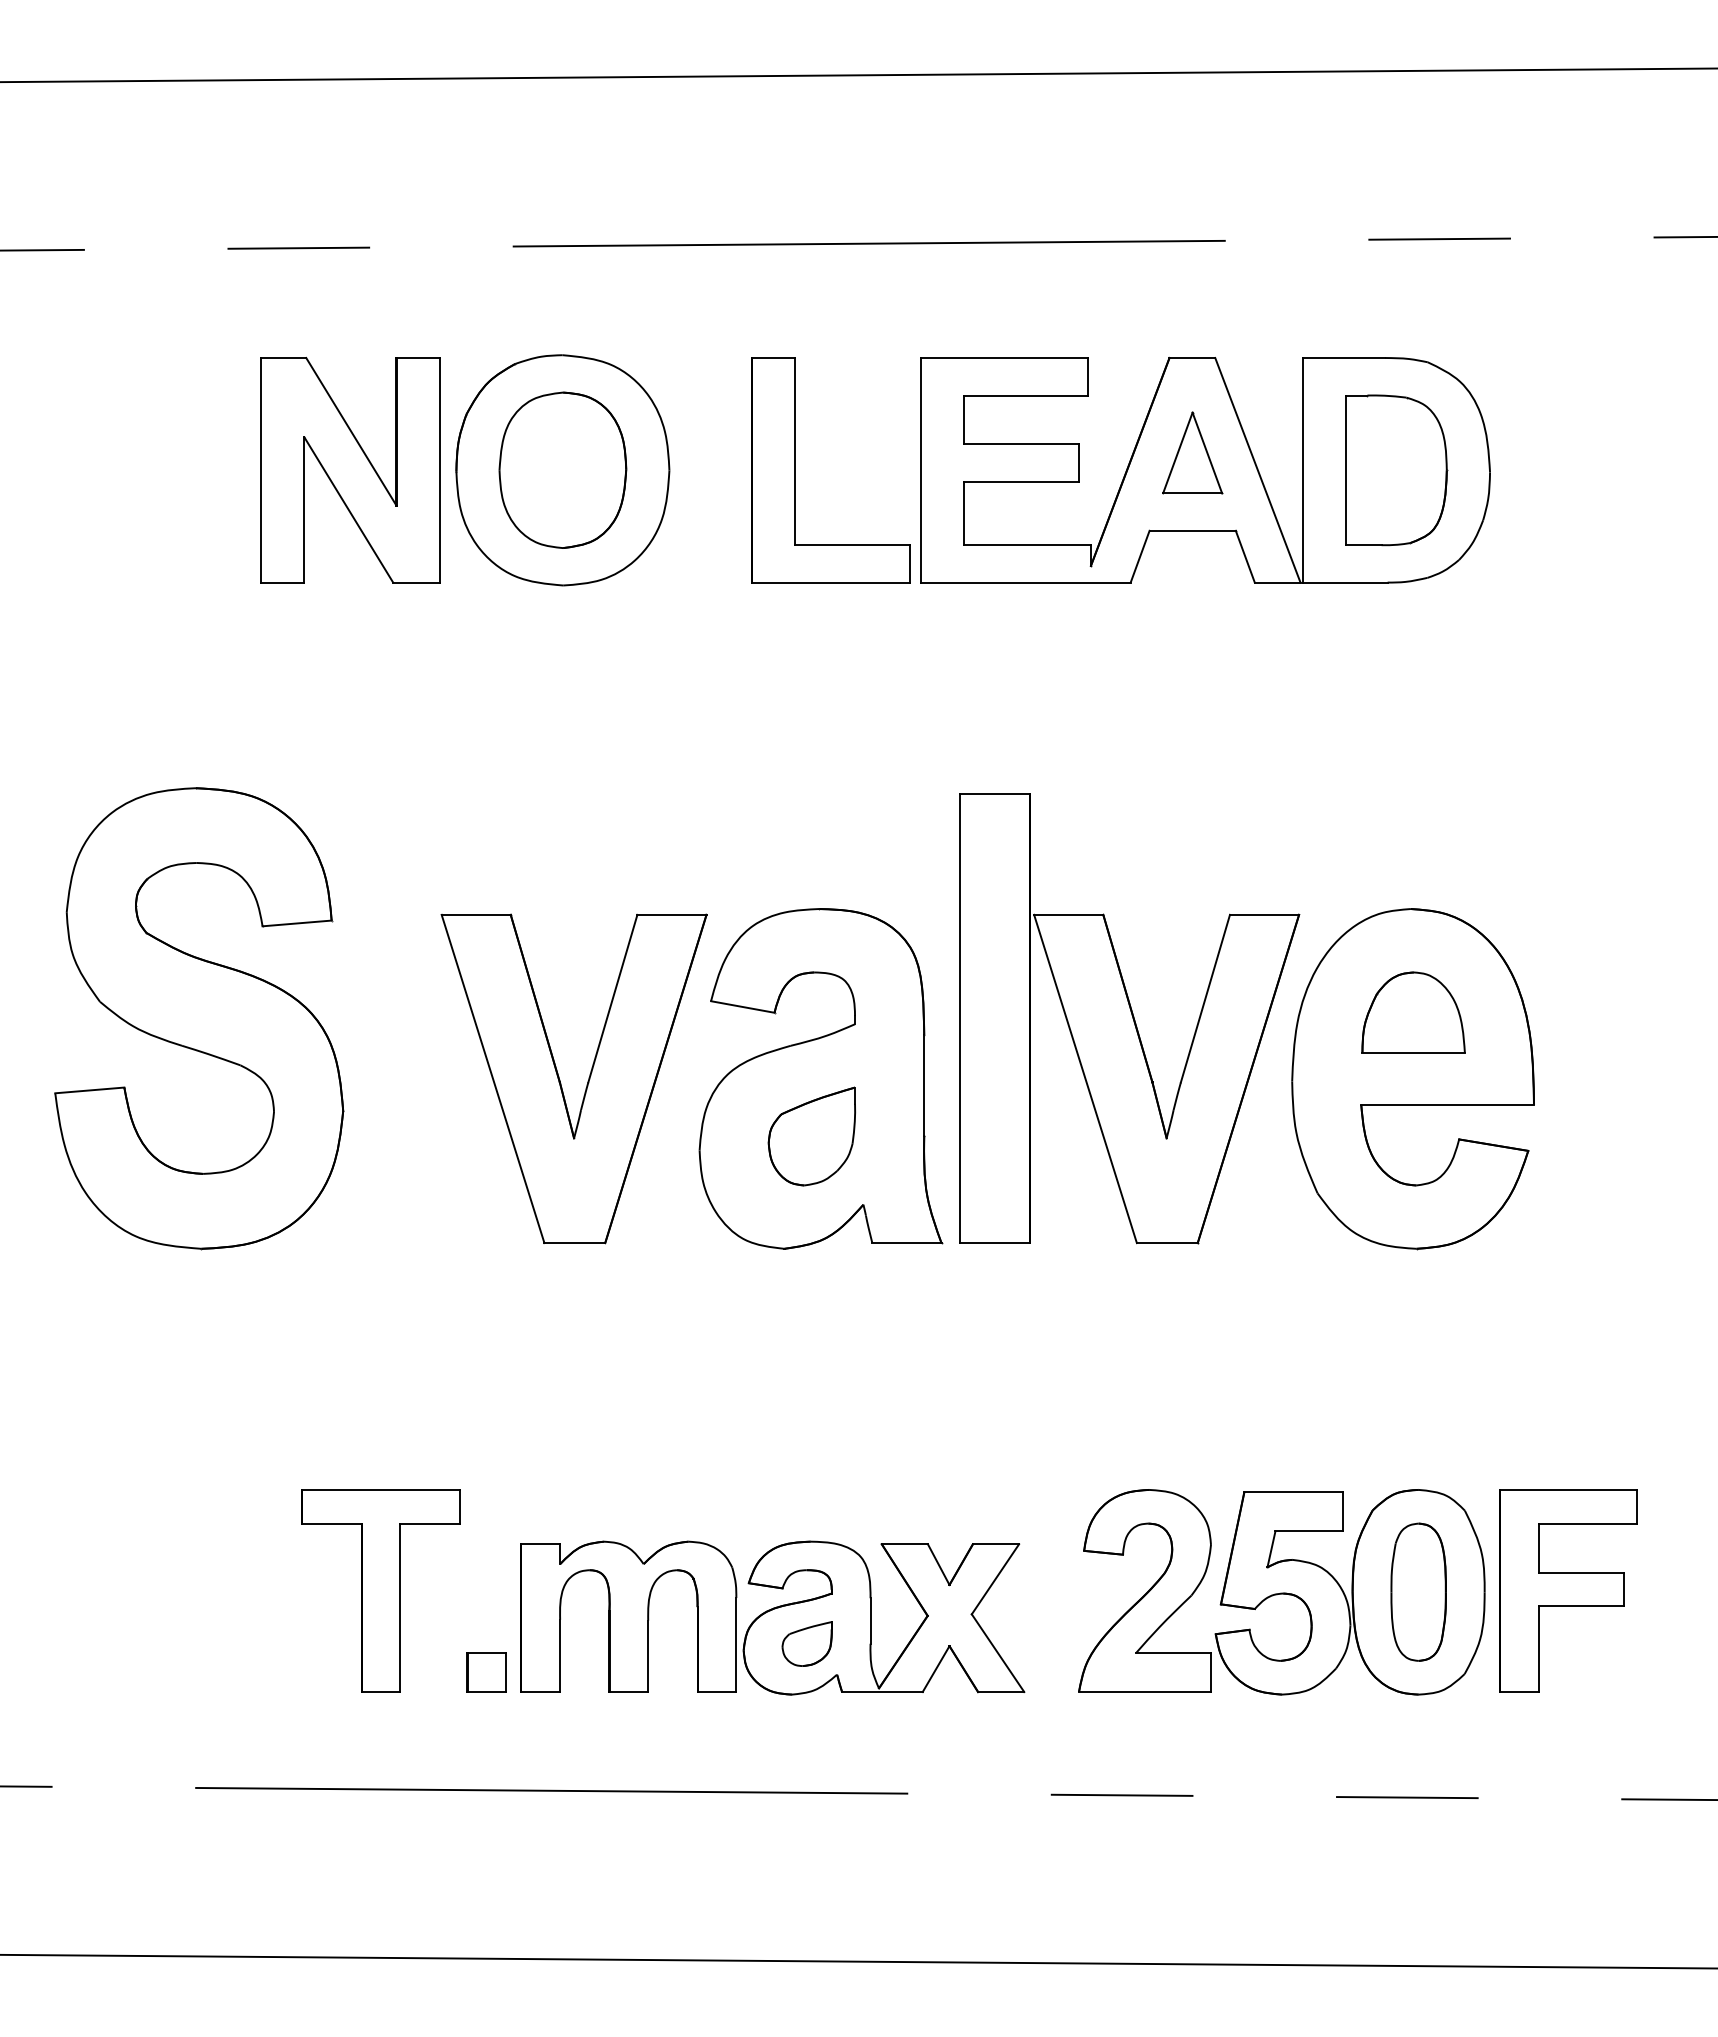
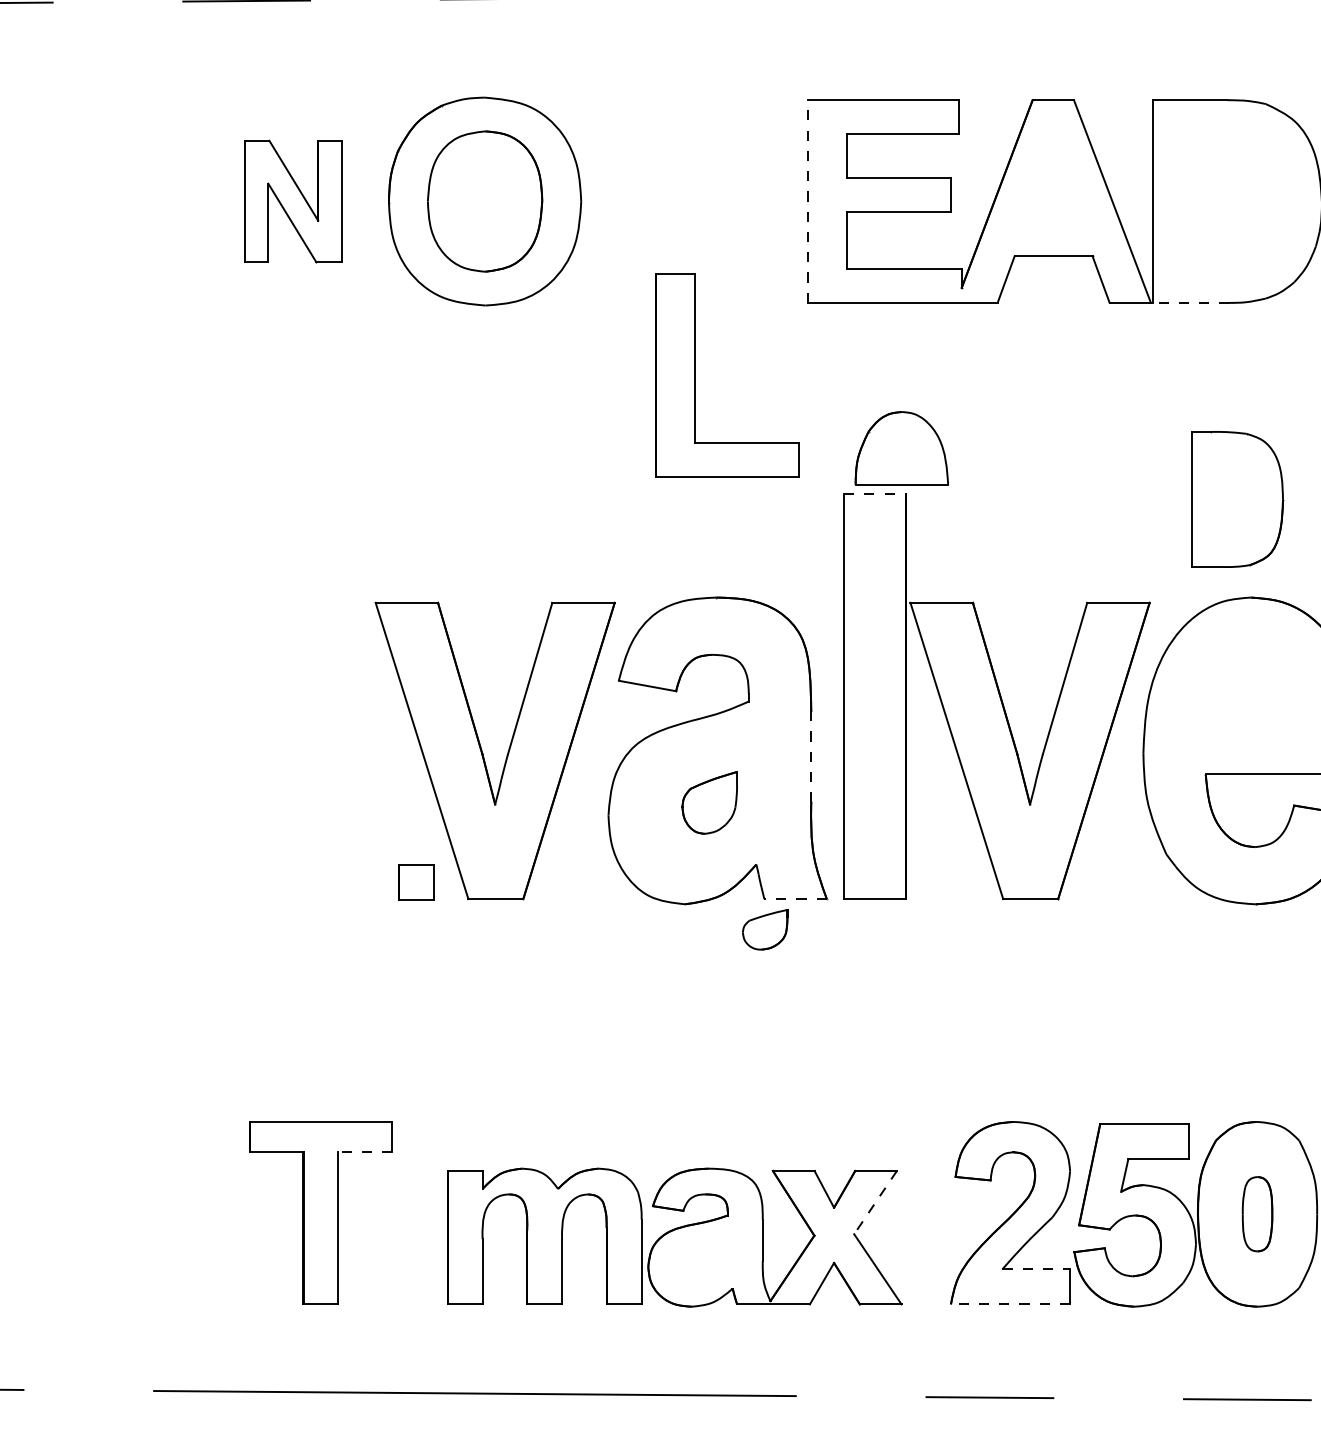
part: (1192, 452) -> (1053, 185), removed
line: (921, 469) -> (808, 200), solid -> dashed
part: (350, 470) -> (293, 201), size x0.6
part: (795, 470) -> (695, 375), moved
part: (1396, 470) -> (1237, 499), moved
line: (1344, 582) -> (1190, 302), solid -> dashed
line: (995, 793) -> (875, 493), solid -> dashed
part: (1413, 1012) -> (901, 448), moved
part: (199, 1018) -> (157, 696), removed
line: (924, 1085) -> (811, 756), solid -> dashed
part: (811, 1136) -> (709, 802), size x0.7
line: (906, 1243) -> (795, 899), solid -> dashed
line: (430, 1523) -> (365, 1152), solid -> dashed
line: (995, 1579) -> (875, 1202), solid -> dashed
part: (1418, 1591) -> (1257, 1213), size x0.6
part: (806, 1643) -> (764, 929), moved
line: (1173, 1653) -> (1036, 1269), solid -> dashed
part: (486, 1672) -> (416, 882), moved
line: (1144, 1692) -> (1010, 1304), solid -> dashed

